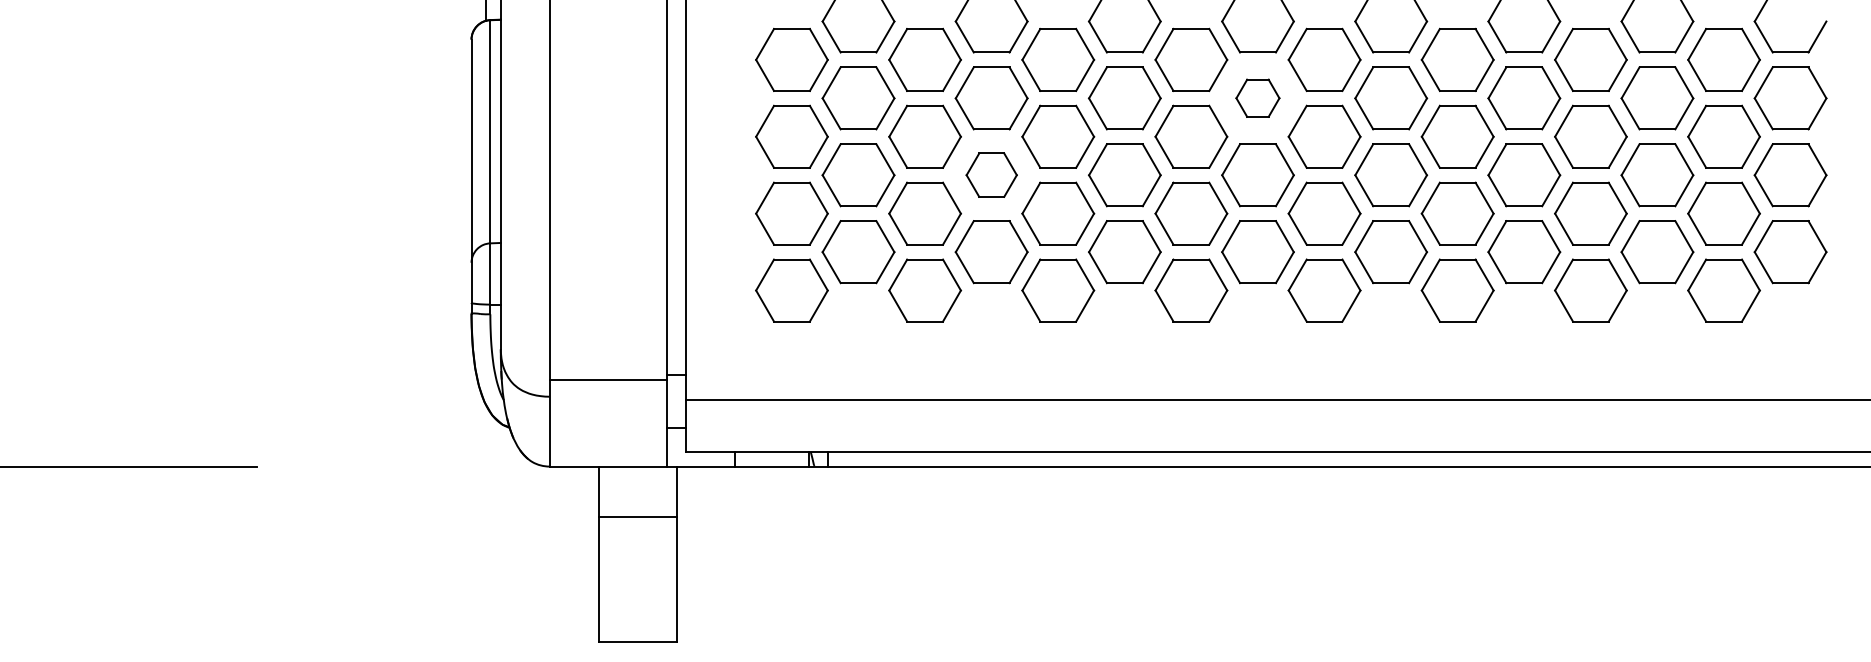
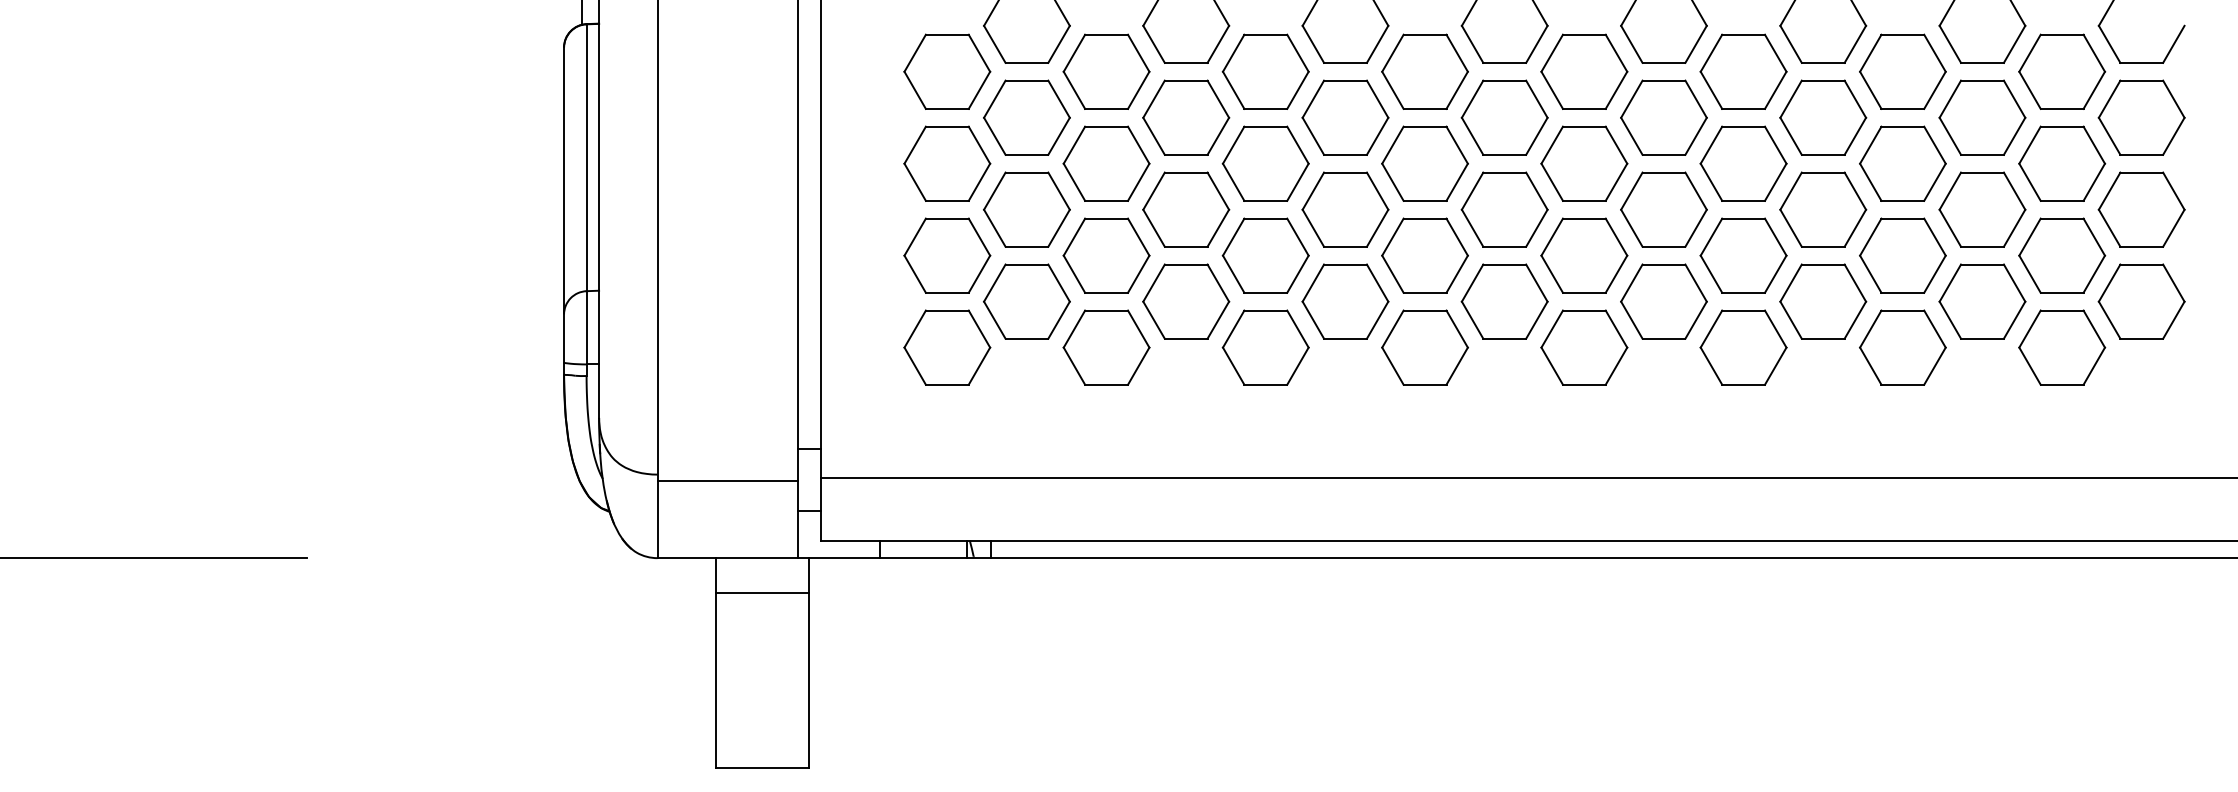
part: (1257, 98) -> (1504, 117), size x1.67
part: (991, 175) -> (1186, 209), size x1.43
line: (608, 379) -> (727, 480), moved
line: (637, 517) -> (762, 593), moved

